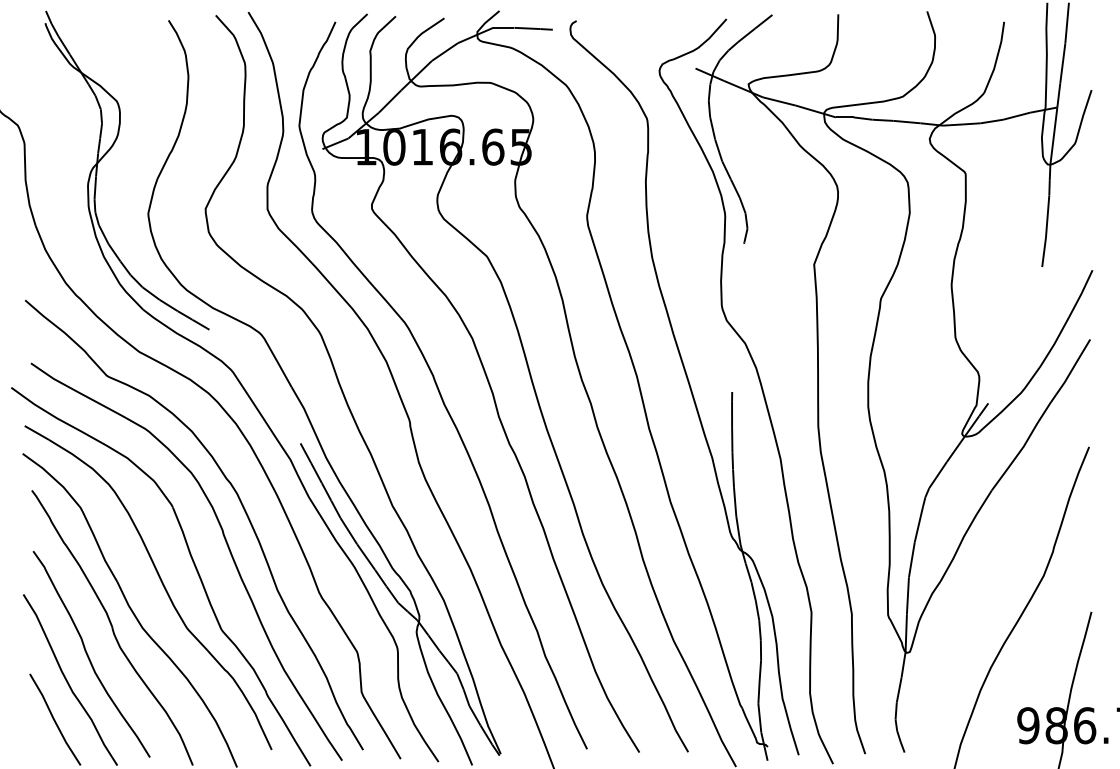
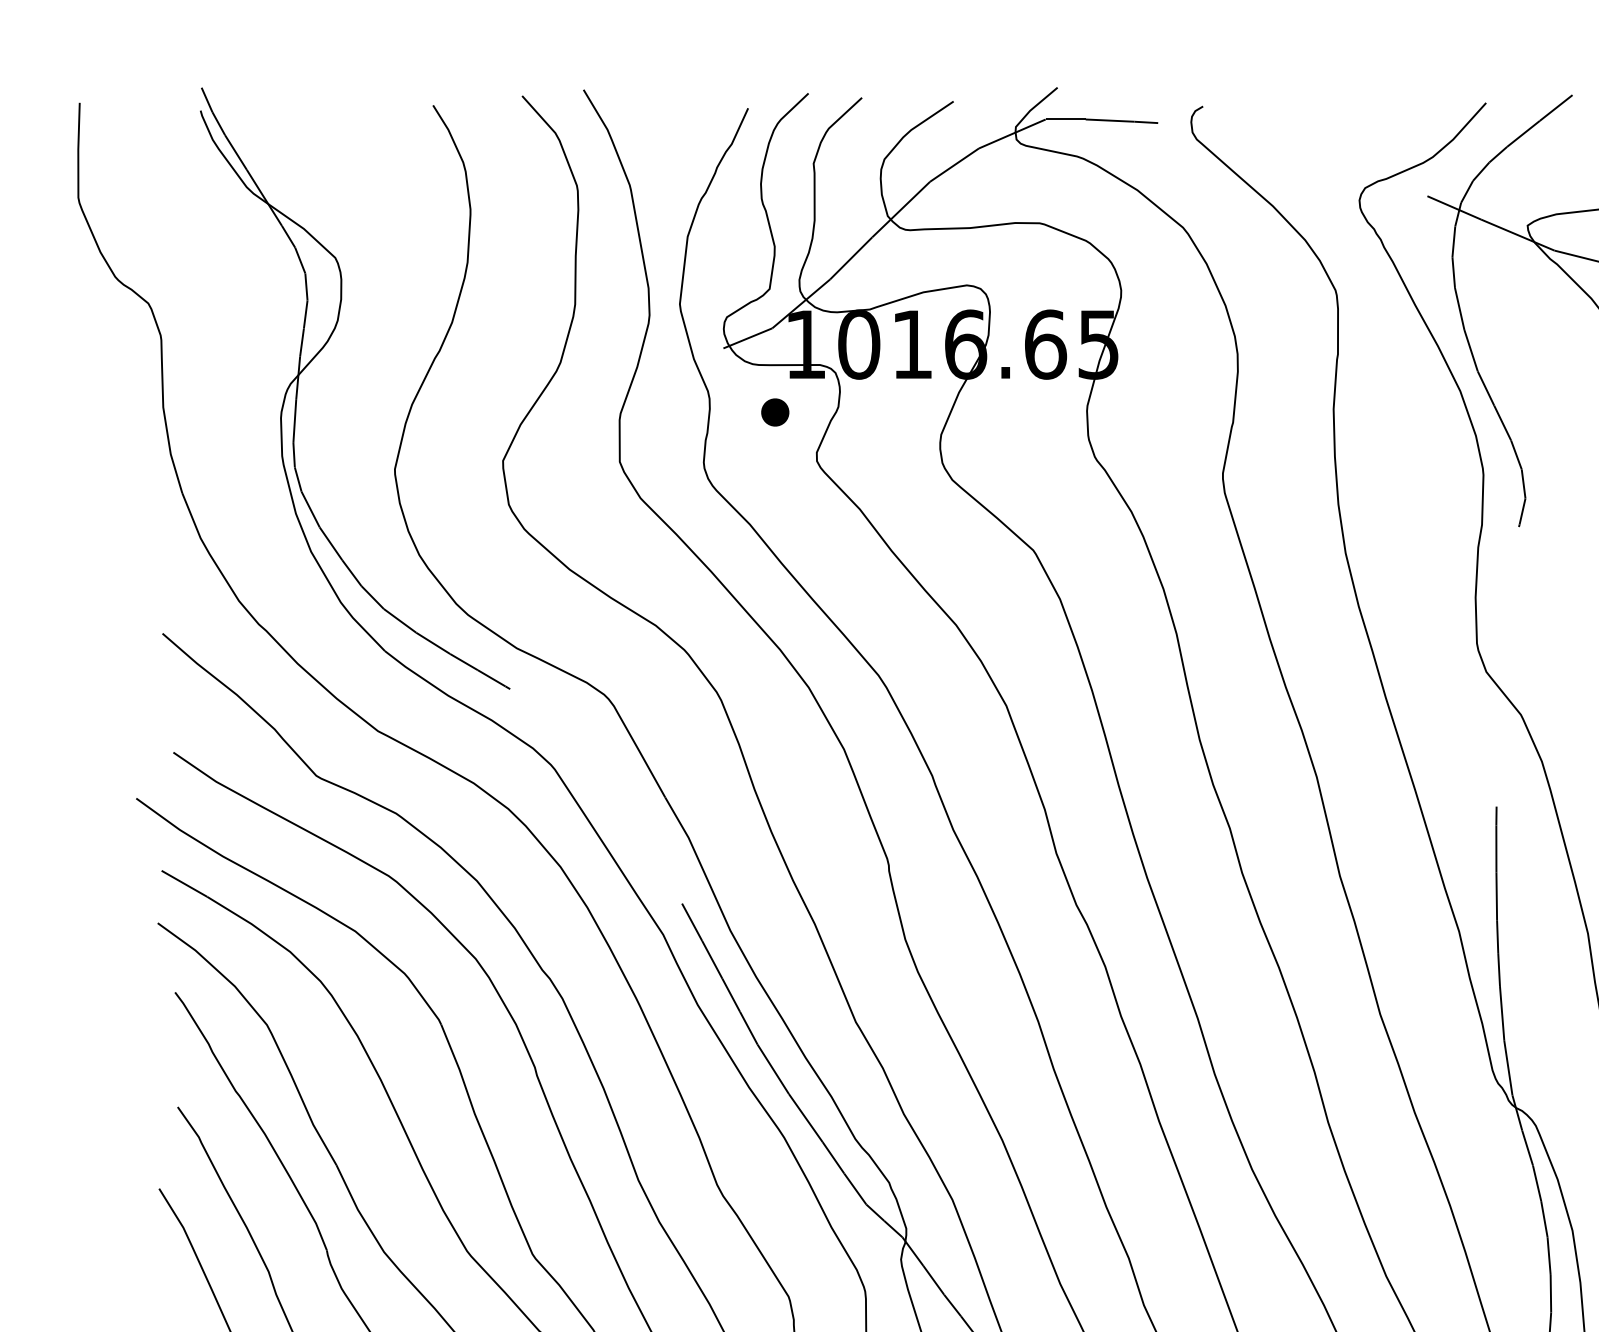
part: (349, 182) -> (774, 411), added

